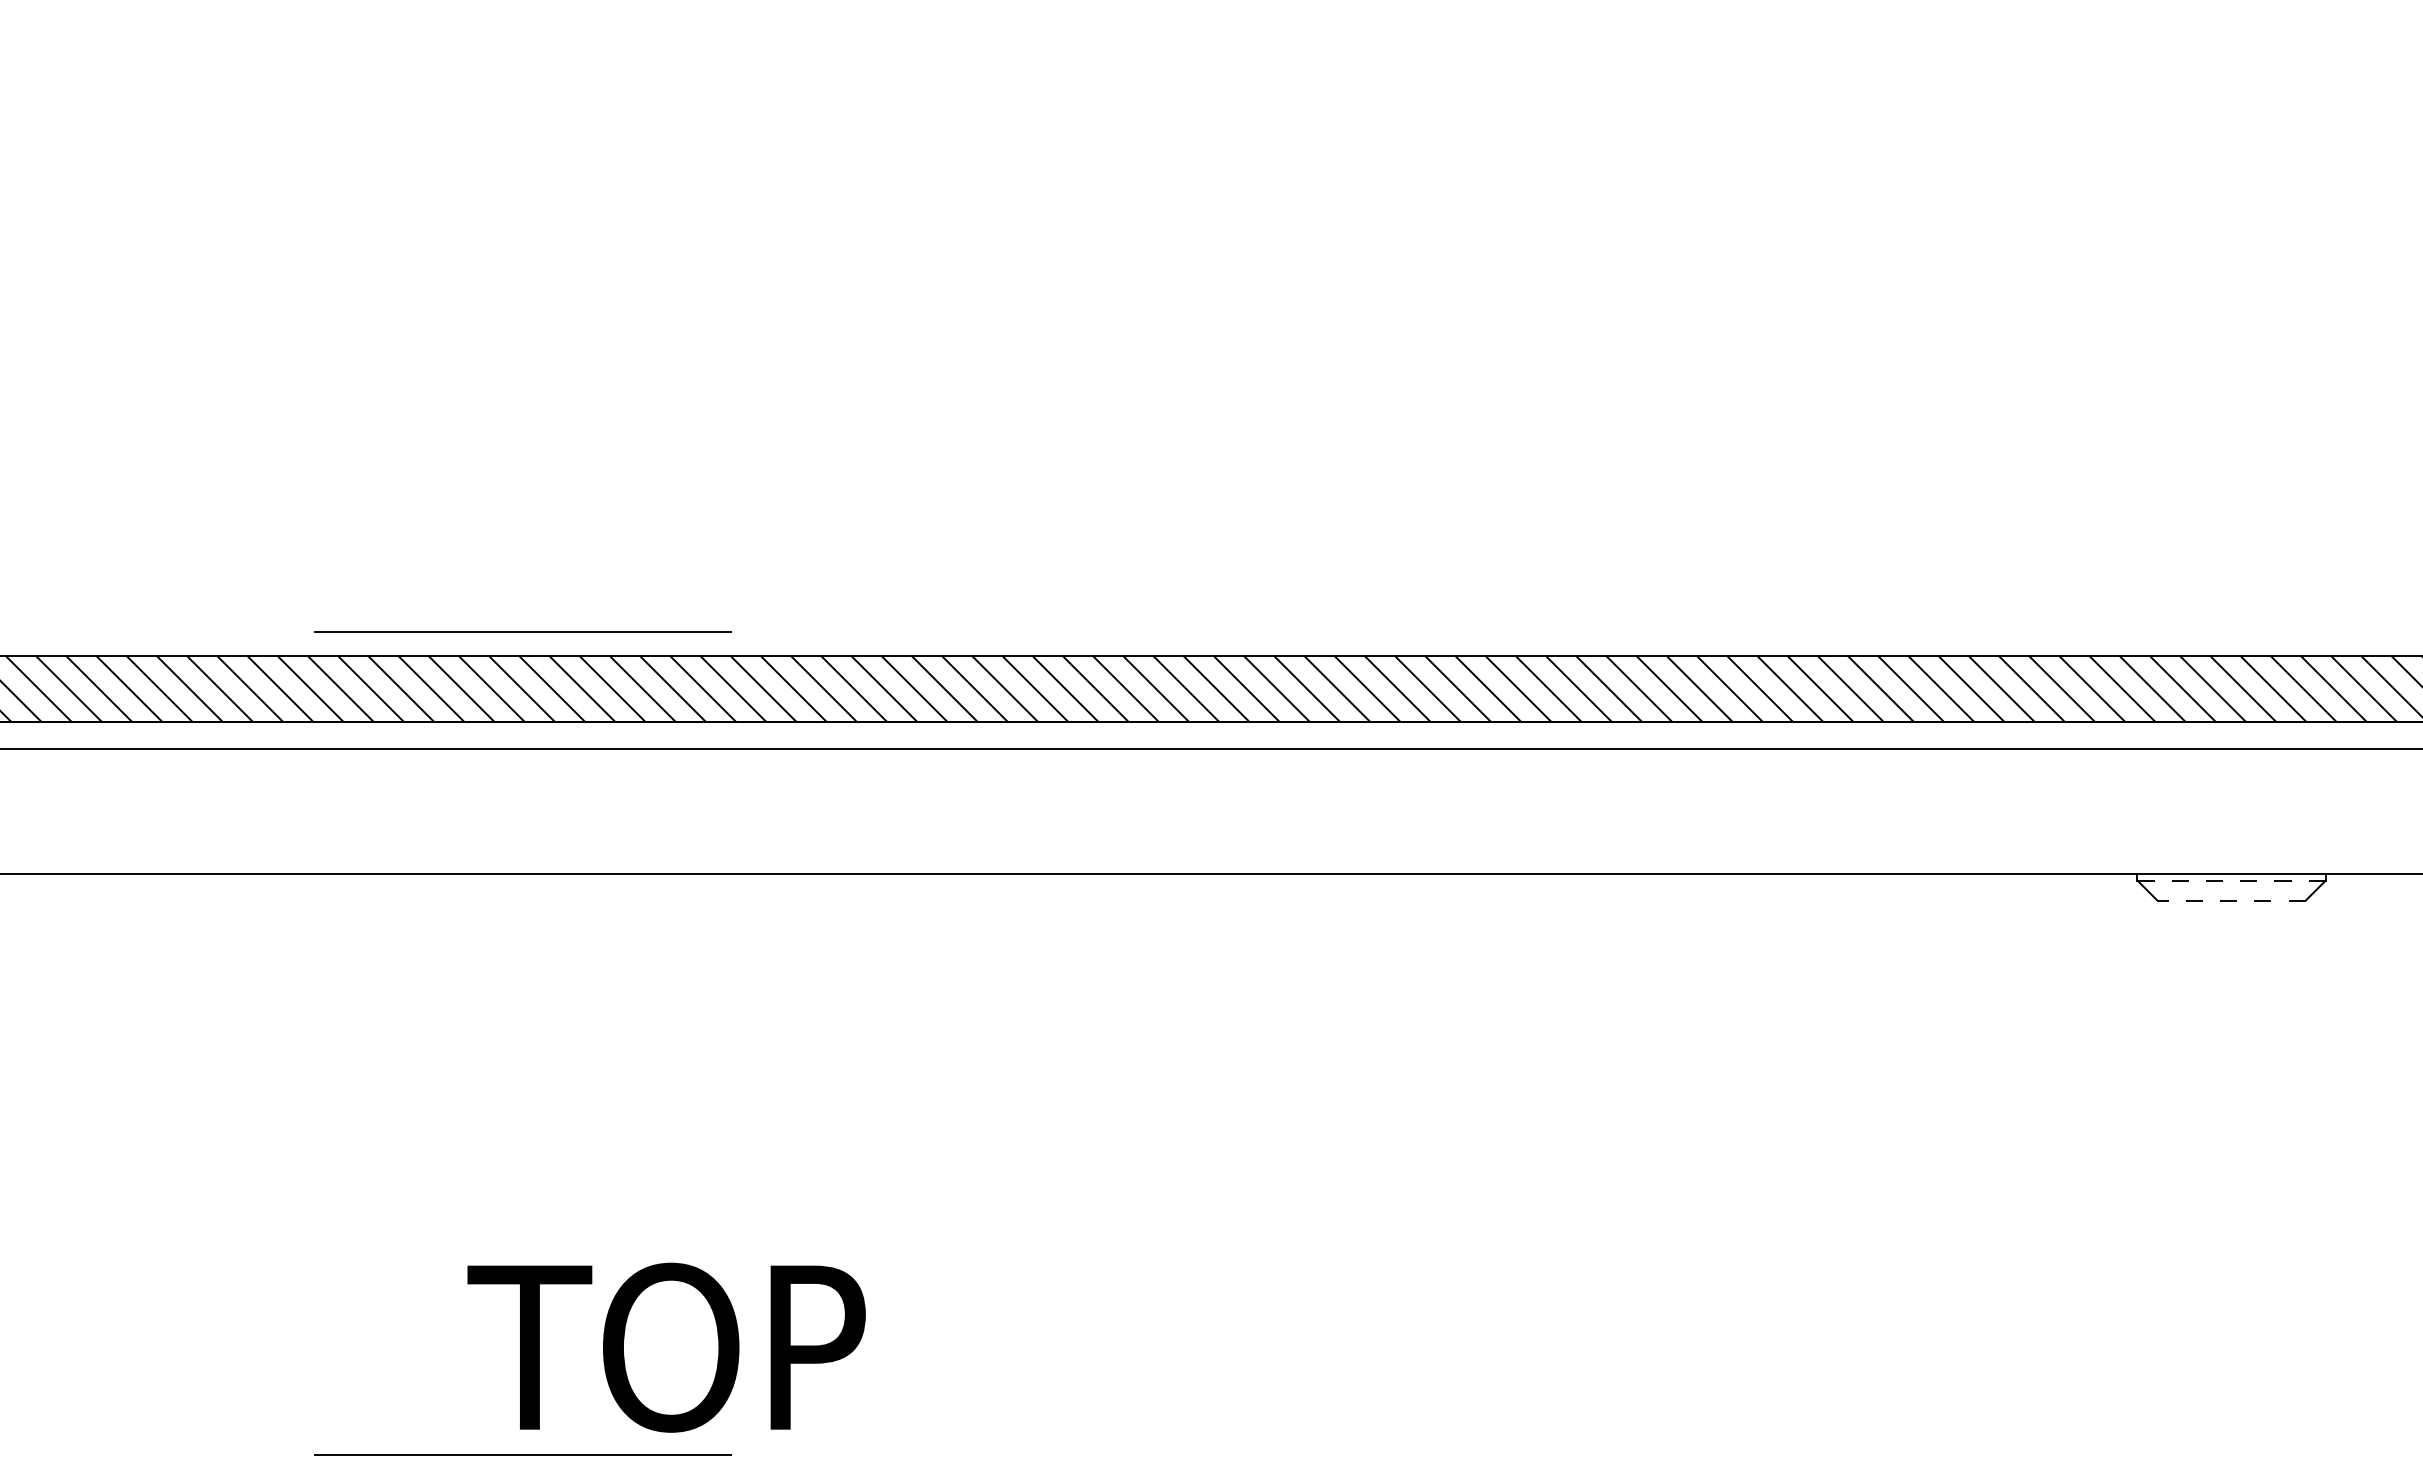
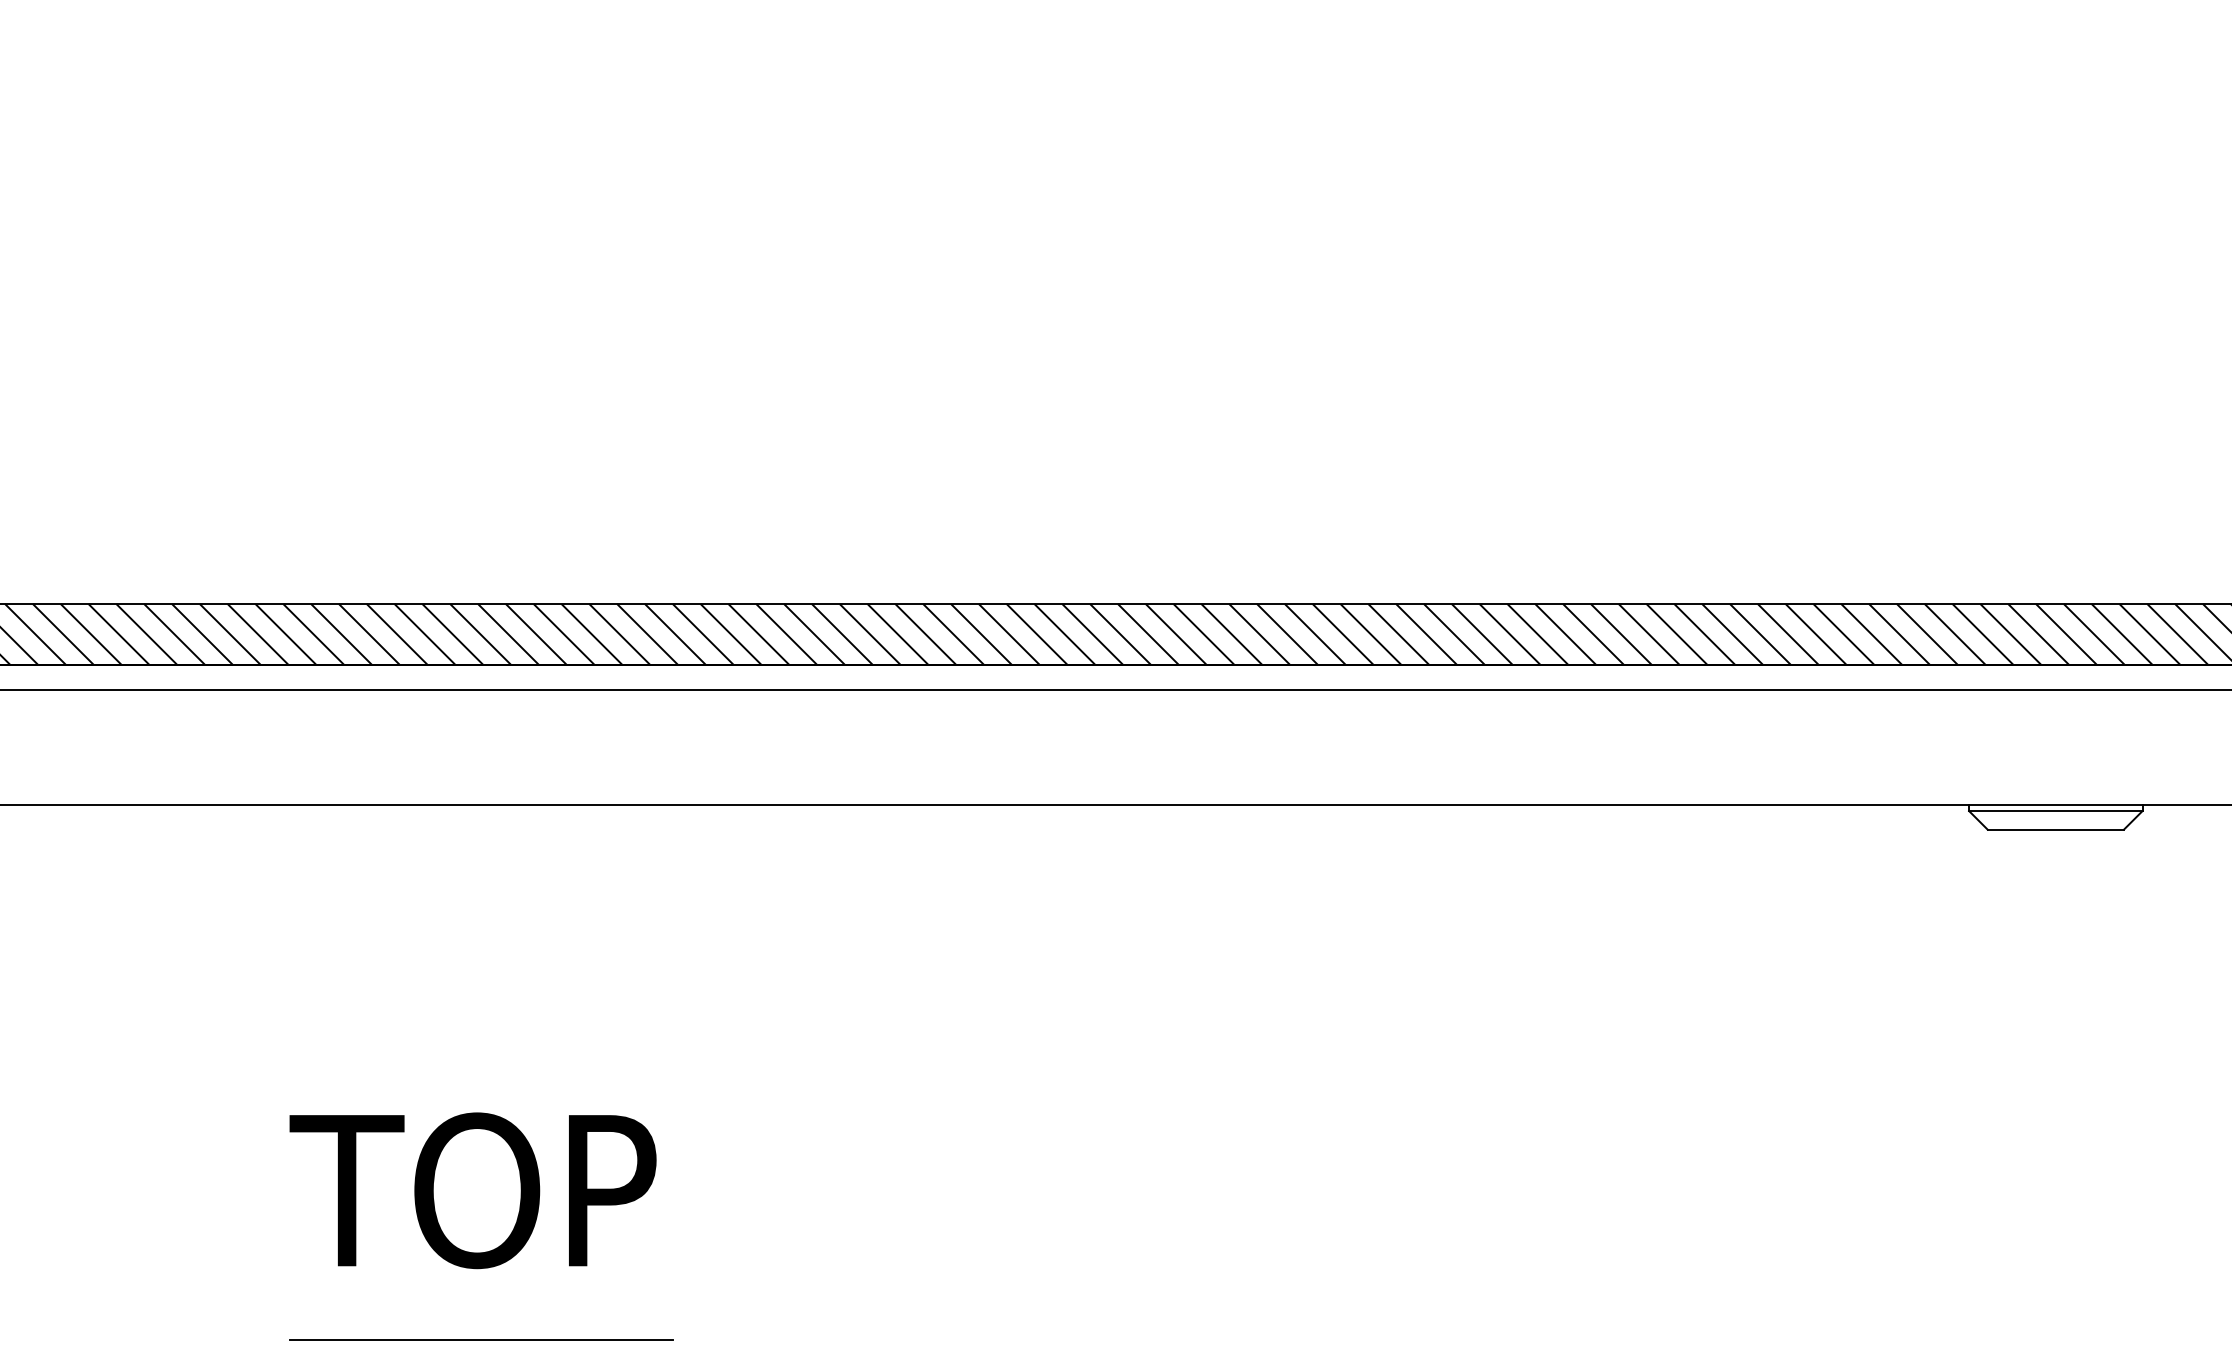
line: (522, 631) -> (481, 581), removed
line: (2231, 880) -> (2055, 810), dashed -> solid
line: (2231, 900) -> (2055, 829), dashed -> solid
text: (666, 1347) -> (472, 1190), moved

